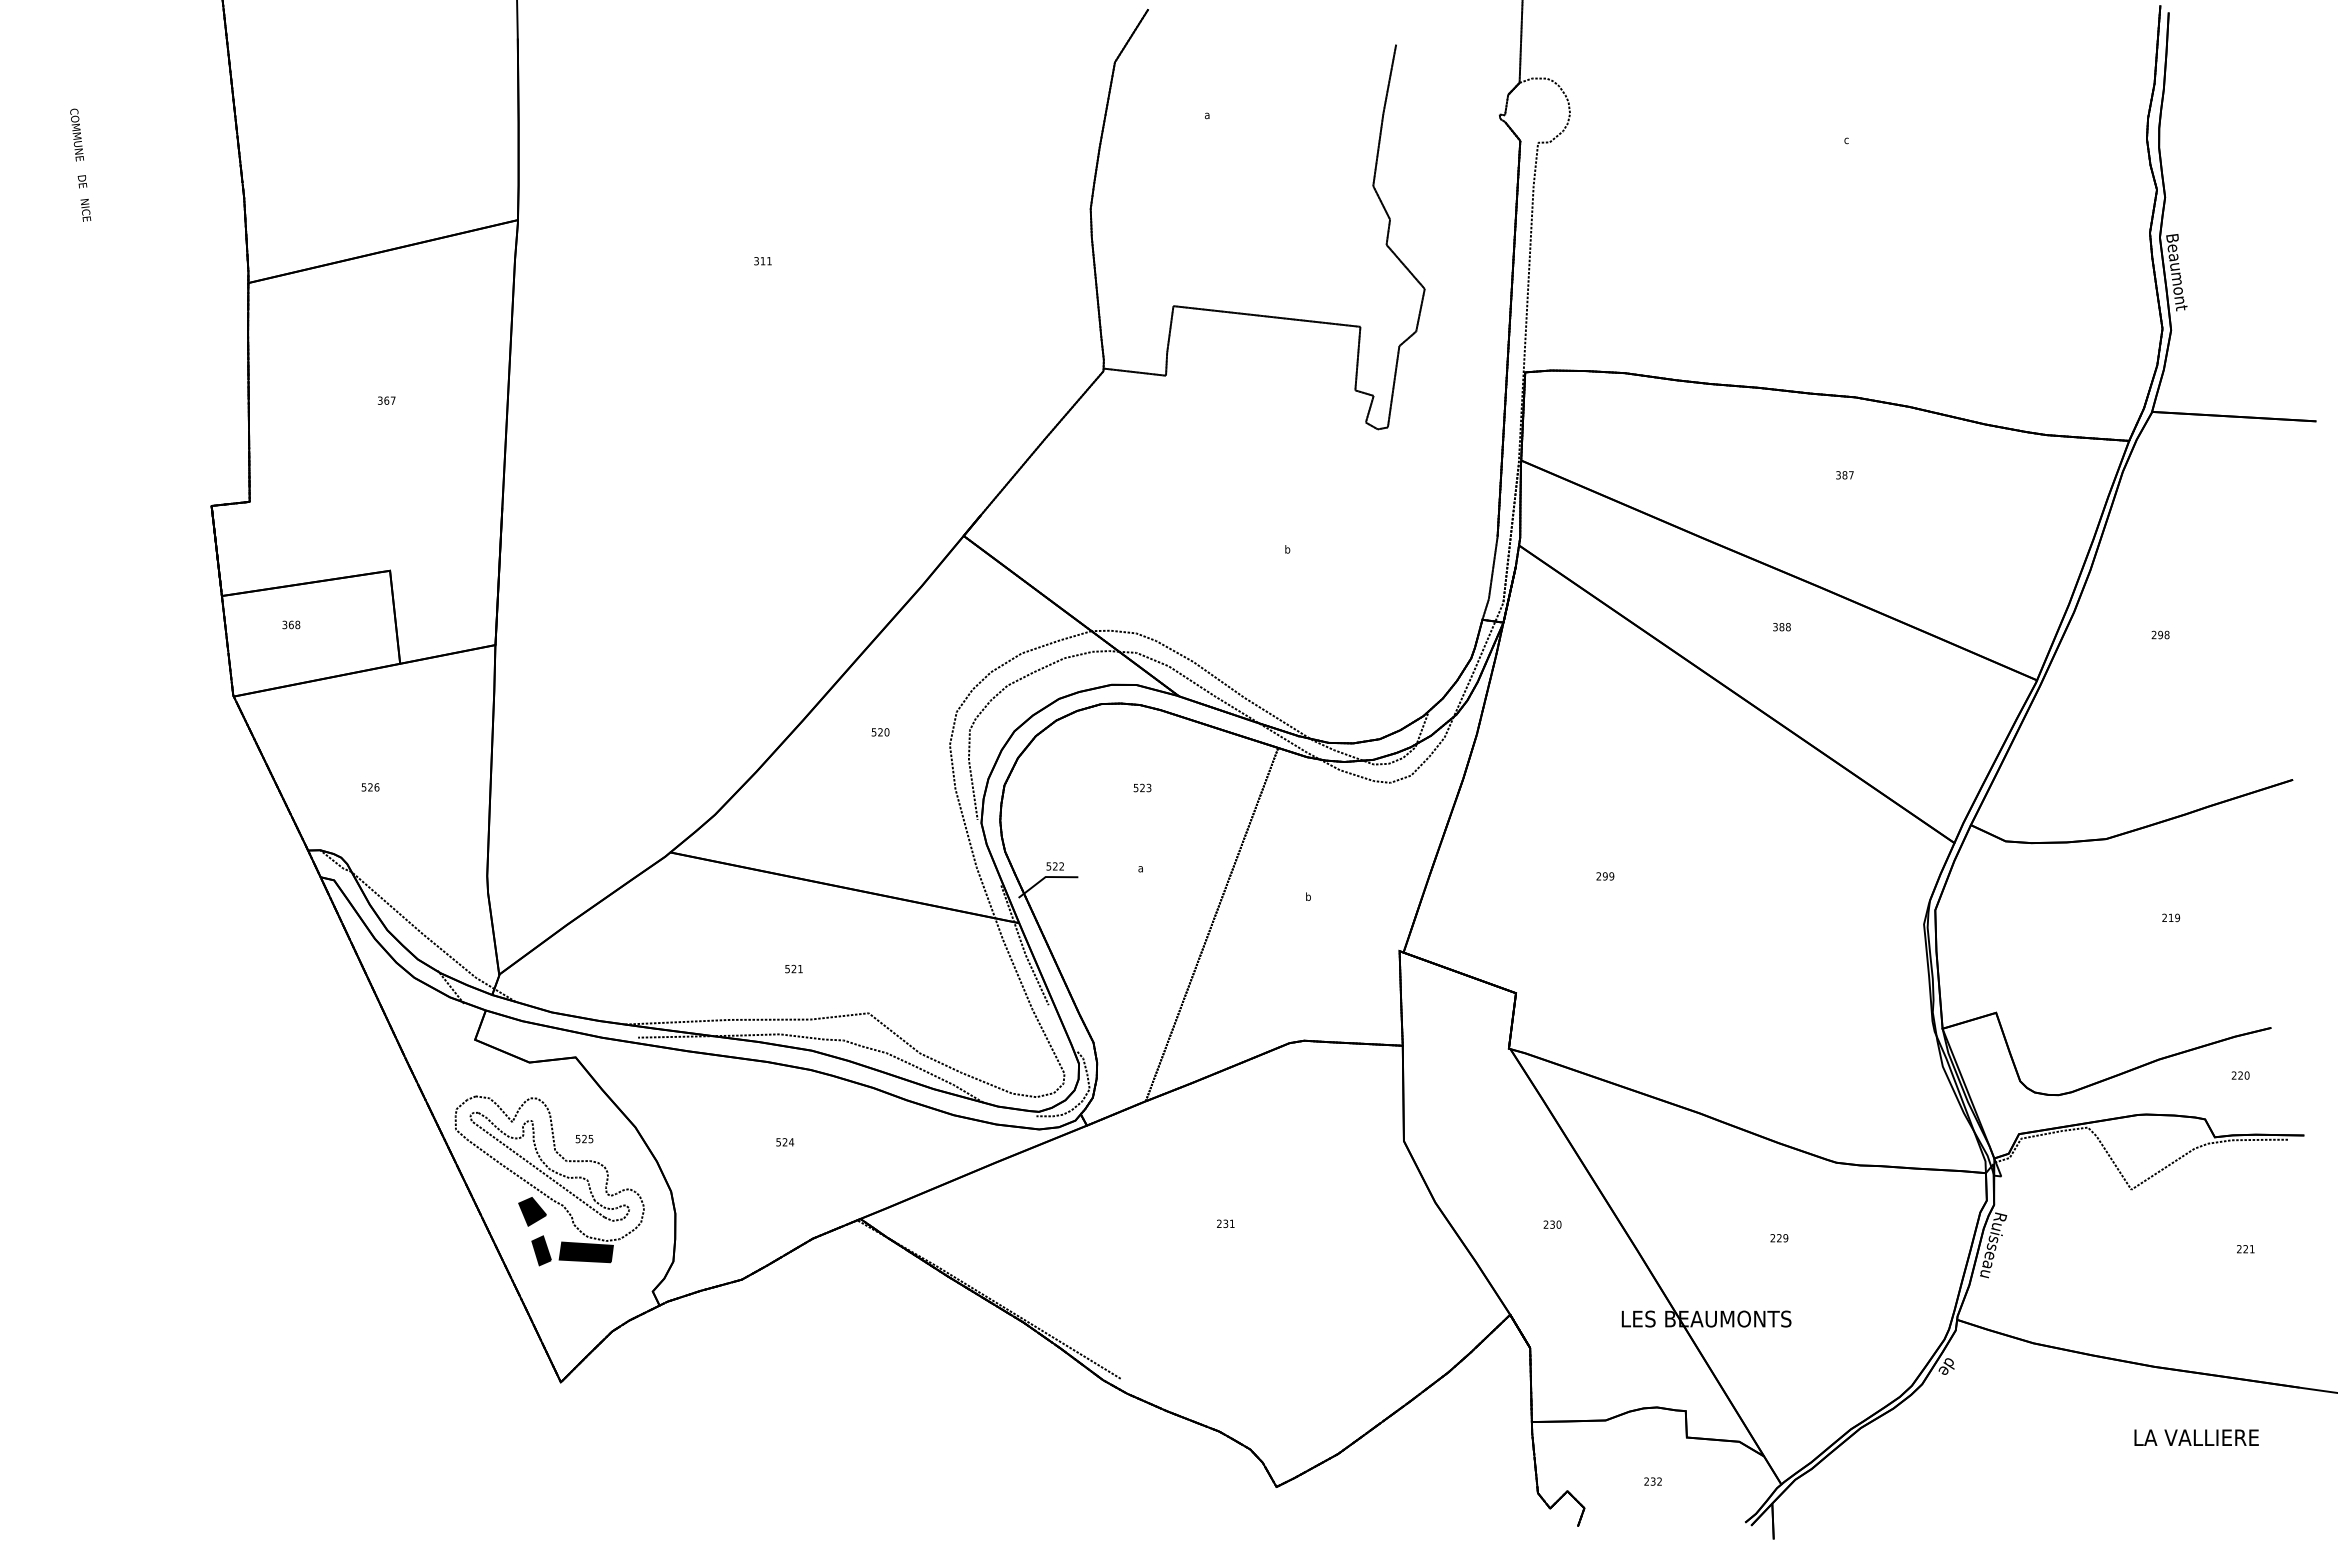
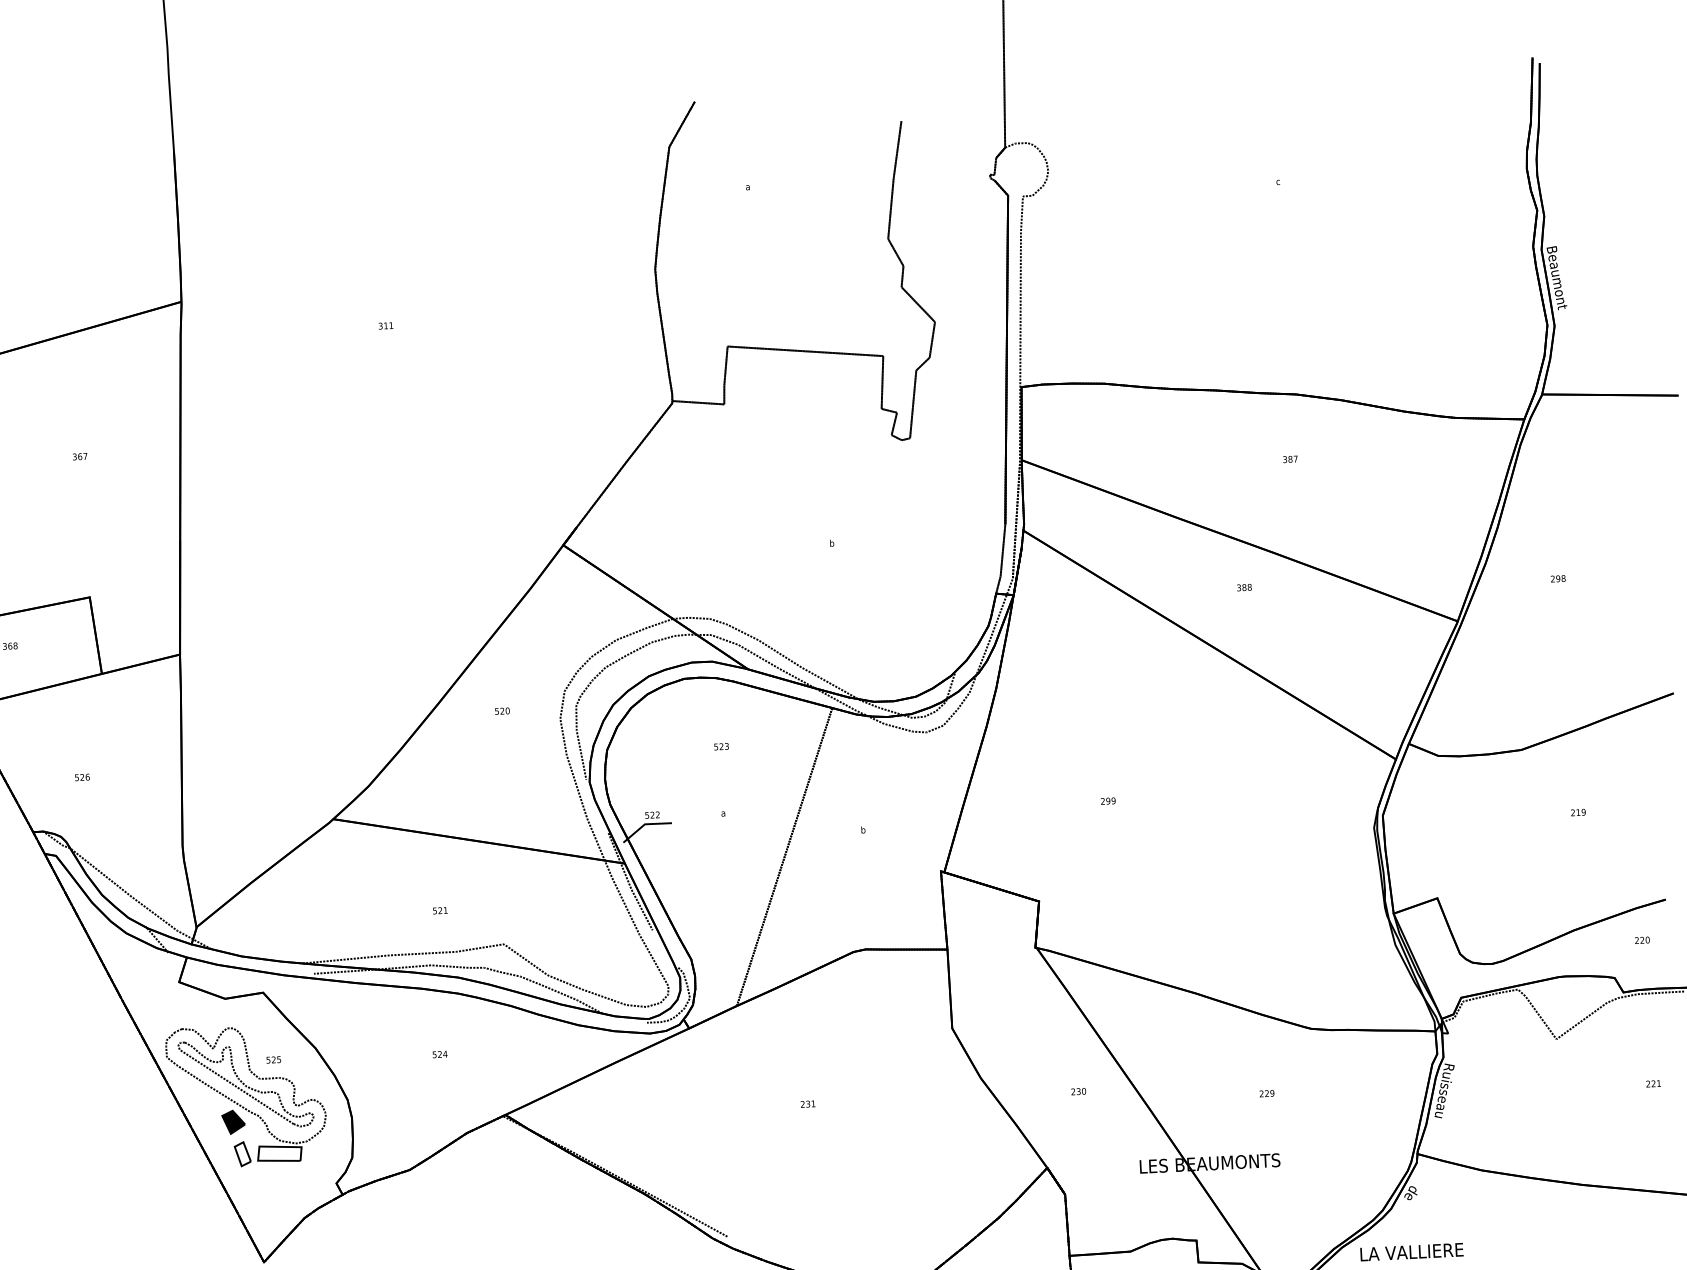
fill: (541, 1250) -> (242, 1153), removed
fill: (585, 1252) -> (279, 1153), removed
text: (2196, 1437) -> (1411, 1251), moved

